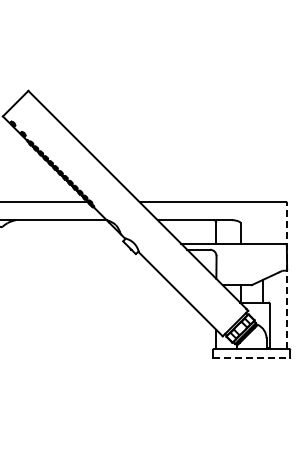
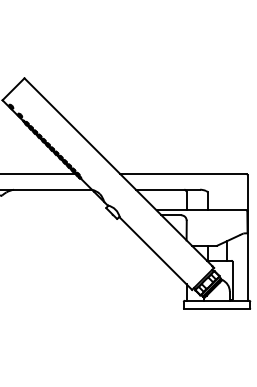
line: (287, 276) -> (247, 238), dashed -> solid
line: (252, 357) -> (217, 308), dashed -> solid

